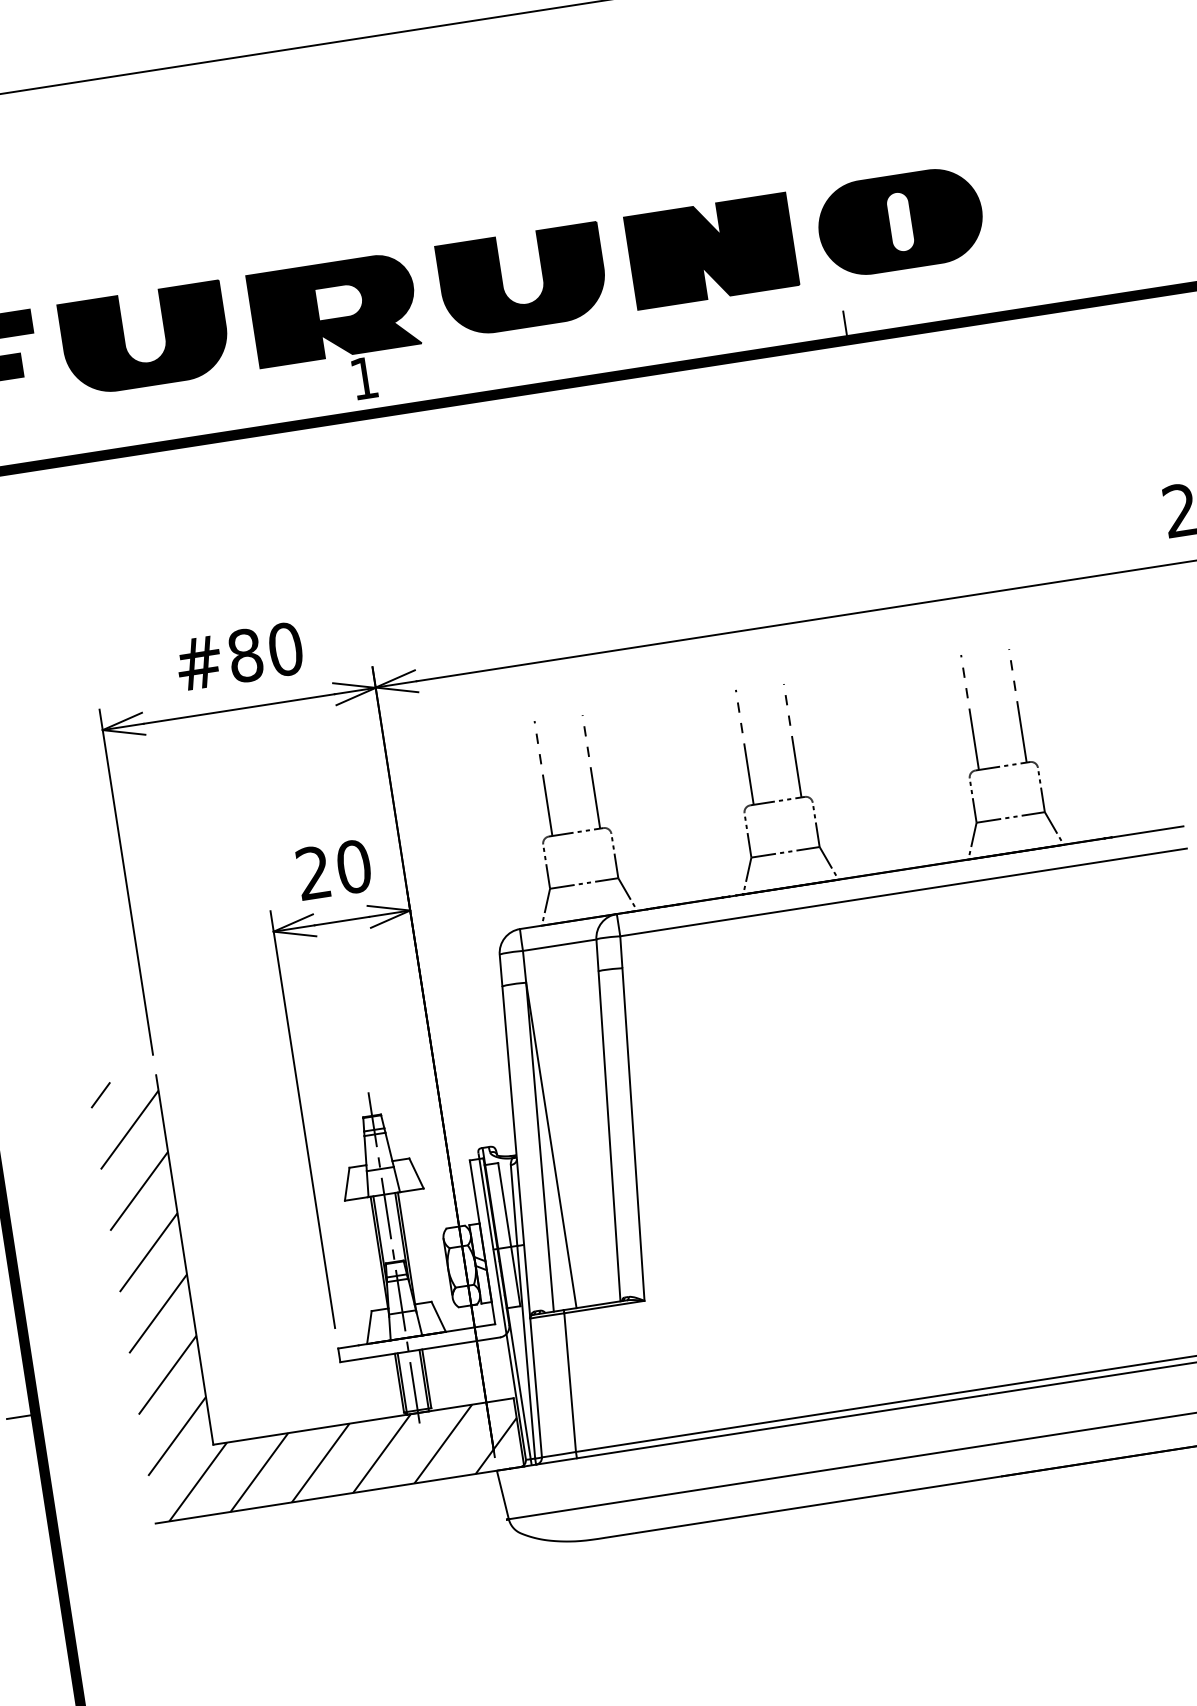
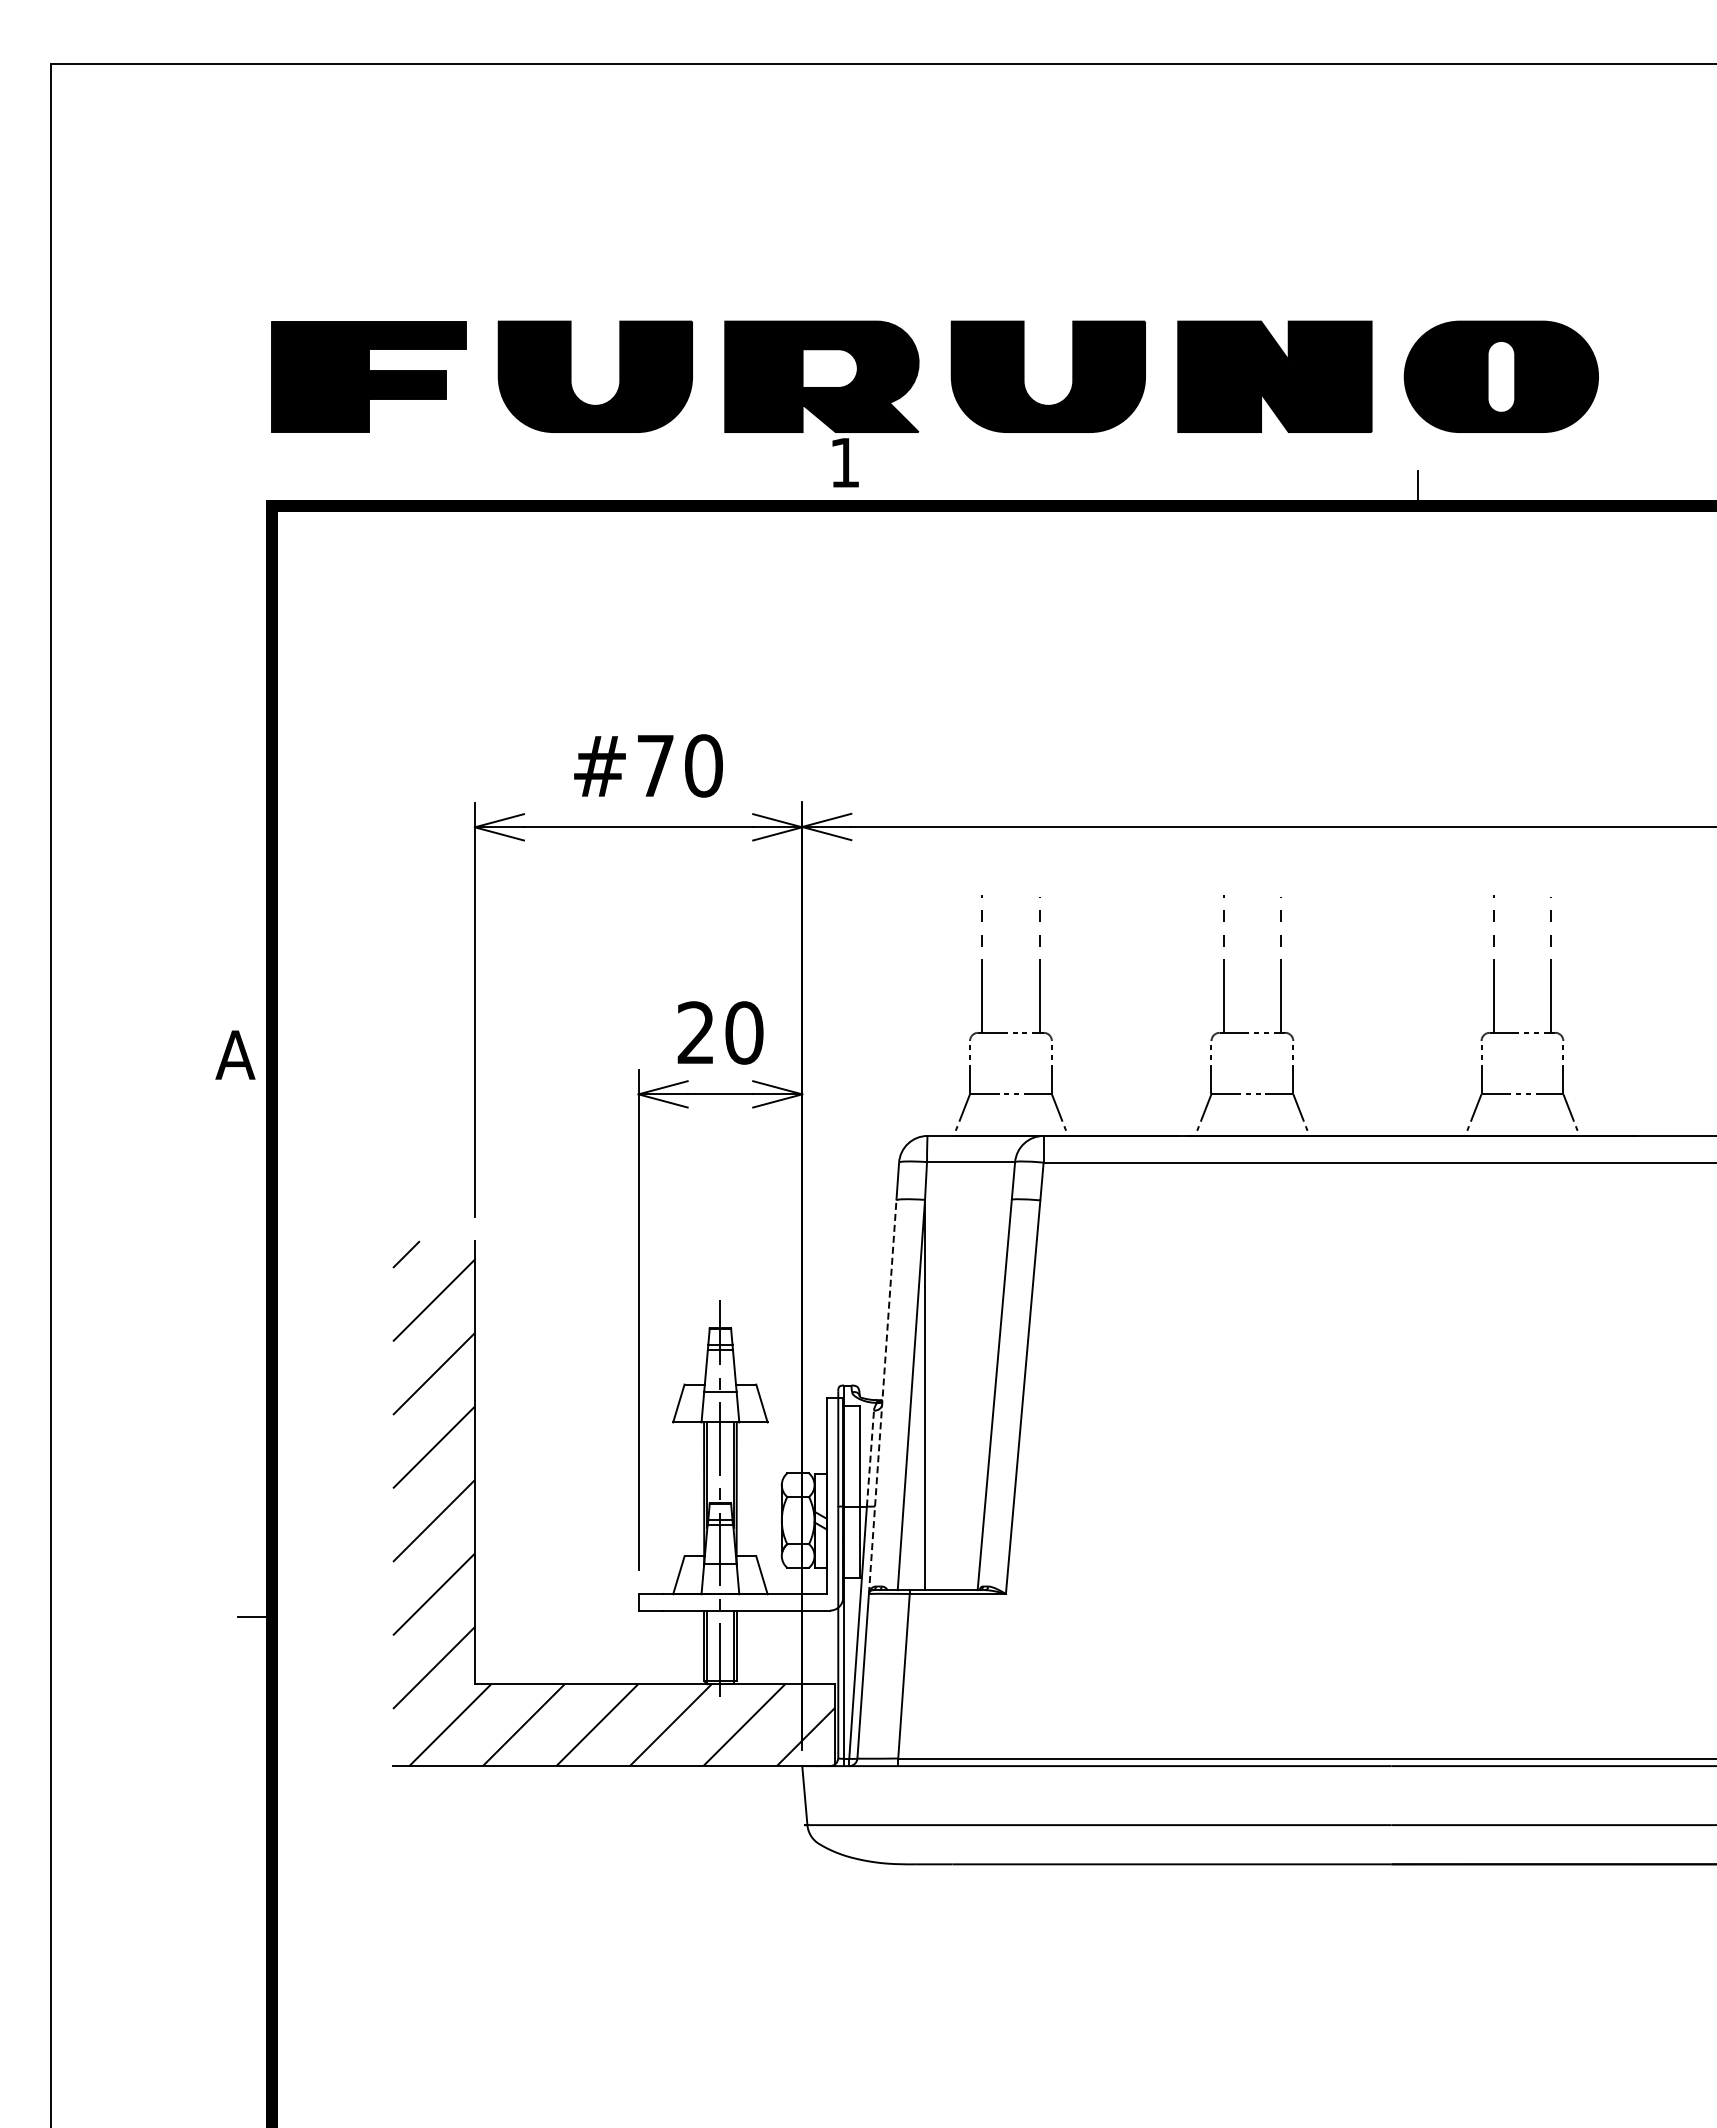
text: (245, 655) -> (655, 765), #80 -> #70
line: (516, 1152) -> (882, 1396), solid -> dashed
line: (514, 1205) -> (870, 1458), solid -> dashed

